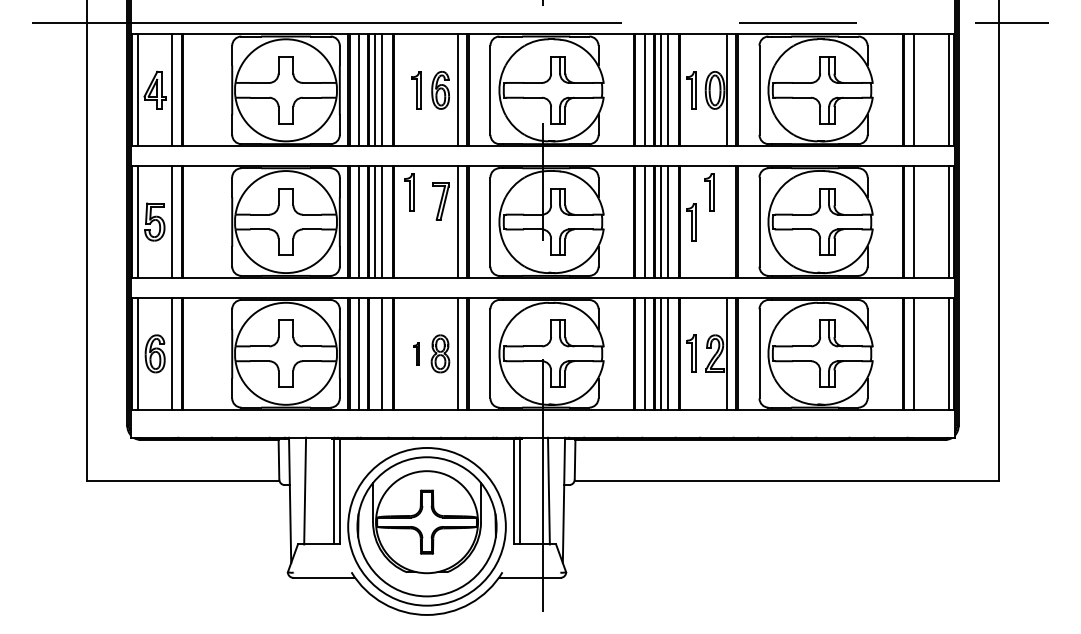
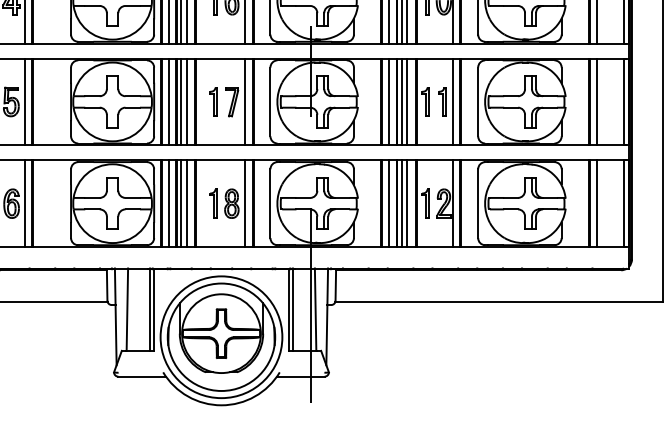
part: (409, 192) -> (213, 102), moved
part: (709, 192) -> (442, 102), moved
part: (440, 201) -> (231, 102), moved
line: (727, 221) -> (453, 101), added
line: (374, 353) -> (180, 203), added
part: (416, 353) -> (213, 203), size x1.67

